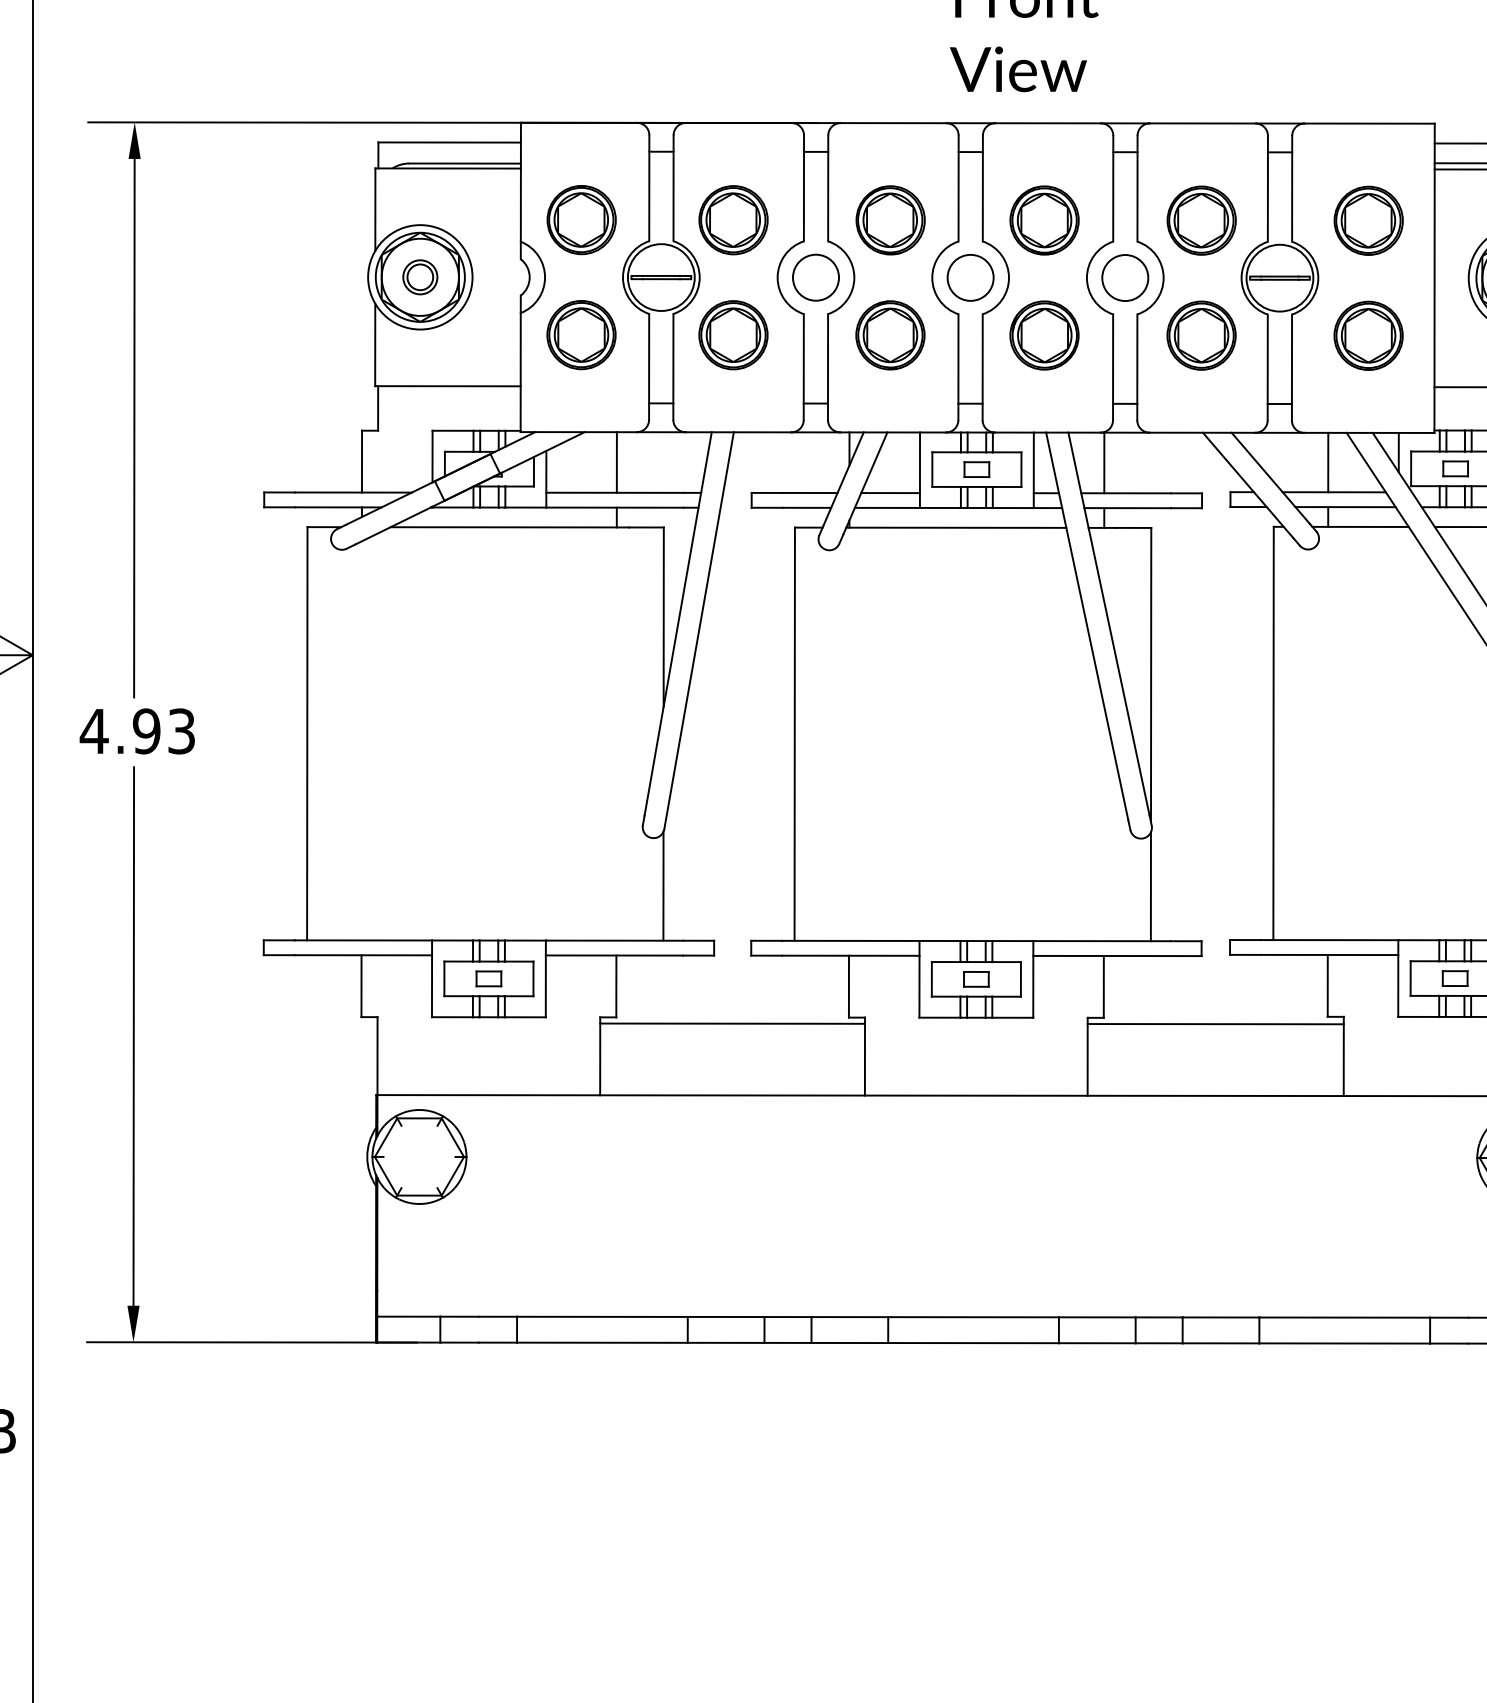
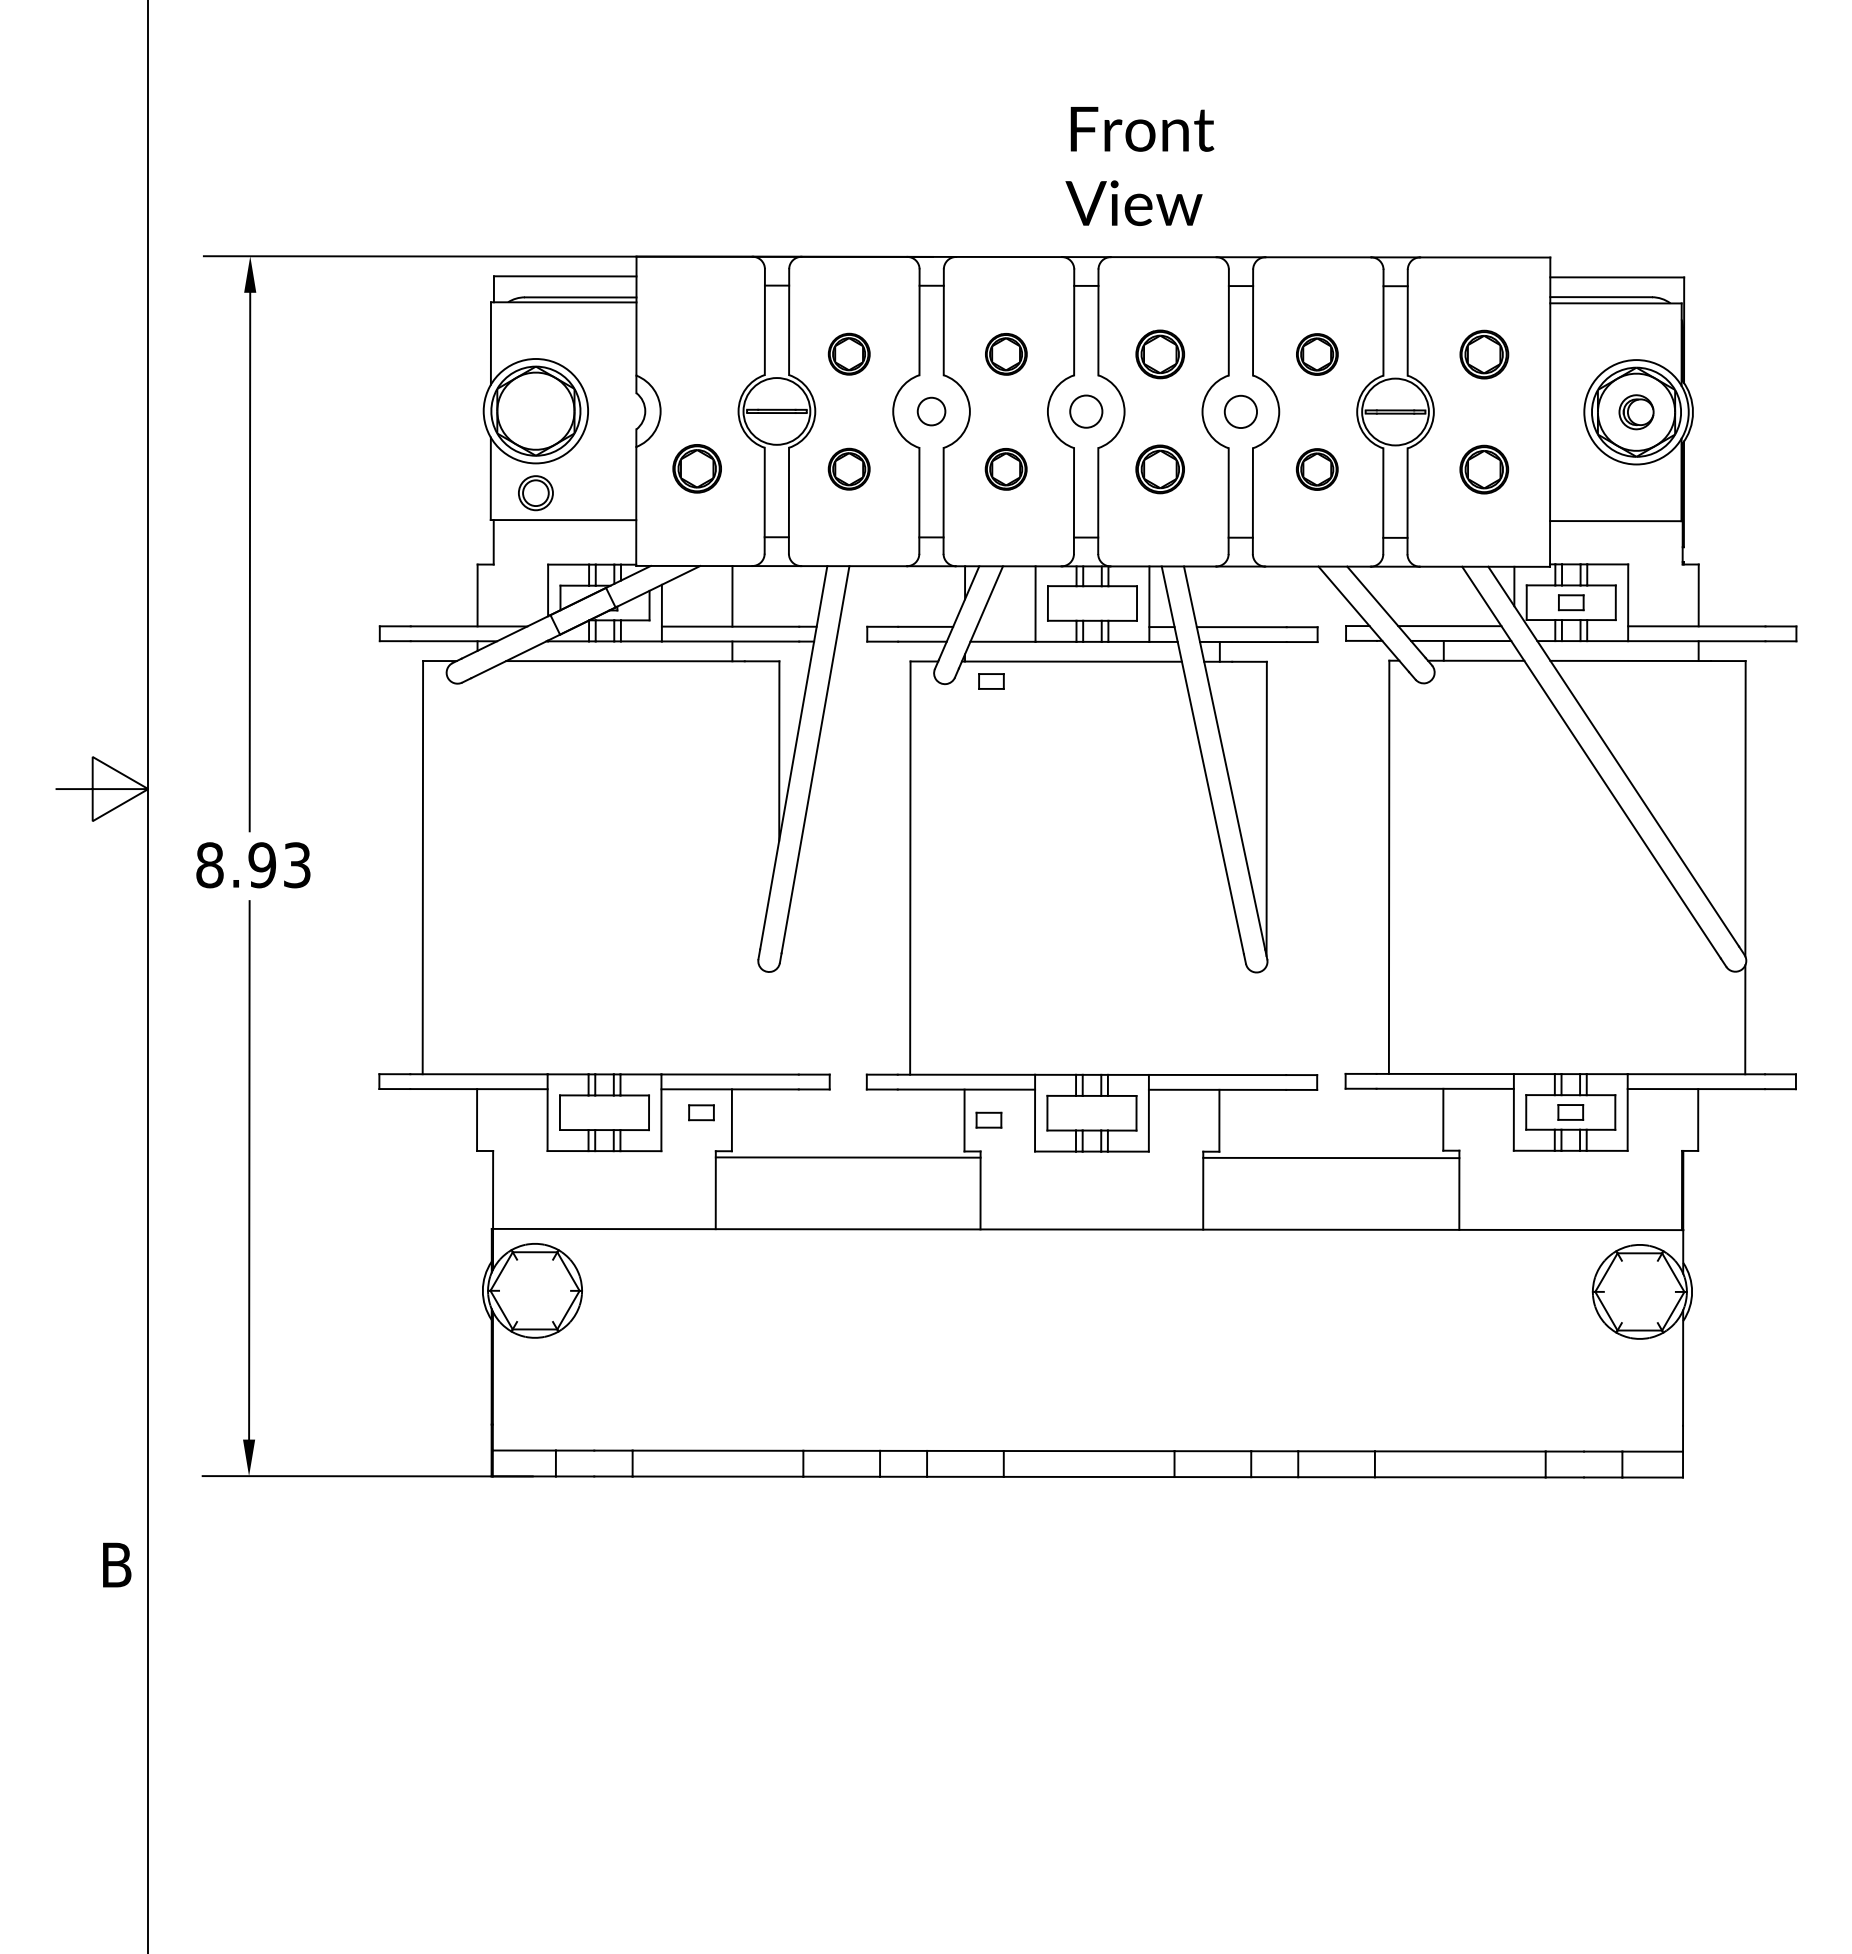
part: (581, 219) -> (697, 353), removed
part: (733, 220) -> (849, 354), size x0.6
part: (890, 220) -> (1006, 354), size x0.6
part: (1044, 220) -> (1160, 354), size x0.7
part: (1201, 220) -> (1317, 354), size x0.6
part: (1368, 220) -> (1484, 354), size x0.7
part: (419, 277) -> (535, 493), moved
circle: (815, 277) -> (931, 411), size x0.6
circle: (970, 277) -> (1086, 411), size x0.7
circle: (1124, 277) -> (1240, 411), size x0.7
part: (581, 334) -> (697, 468), size x0.7
part: (733, 335) -> (849, 469), size x0.6
part: (890, 335) -> (1006, 469), size x0.6
part: (1044, 335) -> (1160, 469), size x0.7
part: (1201, 335) -> (1317, 469), size x0.6
part: (1368, 335) -> (1484, 469), size x0.7
line: (1103, 462) -> (1219, 596), removed
line: (1327, 462) -> (1443, 596), removed
part: (976, 469) -> (991, 681), moved
line: (889, 492) -> (1005, 626), removed
text: (93, 731) -> (209, 865), 4.93 -> 8.93
line: (663, 885) -> (779, 1019), removed
line: (1150, 886) -> (1266, 1020), removed
part: (488, 978) -> (701, 1112), moved
part: (975, 978) -> (988, 1119), moved

